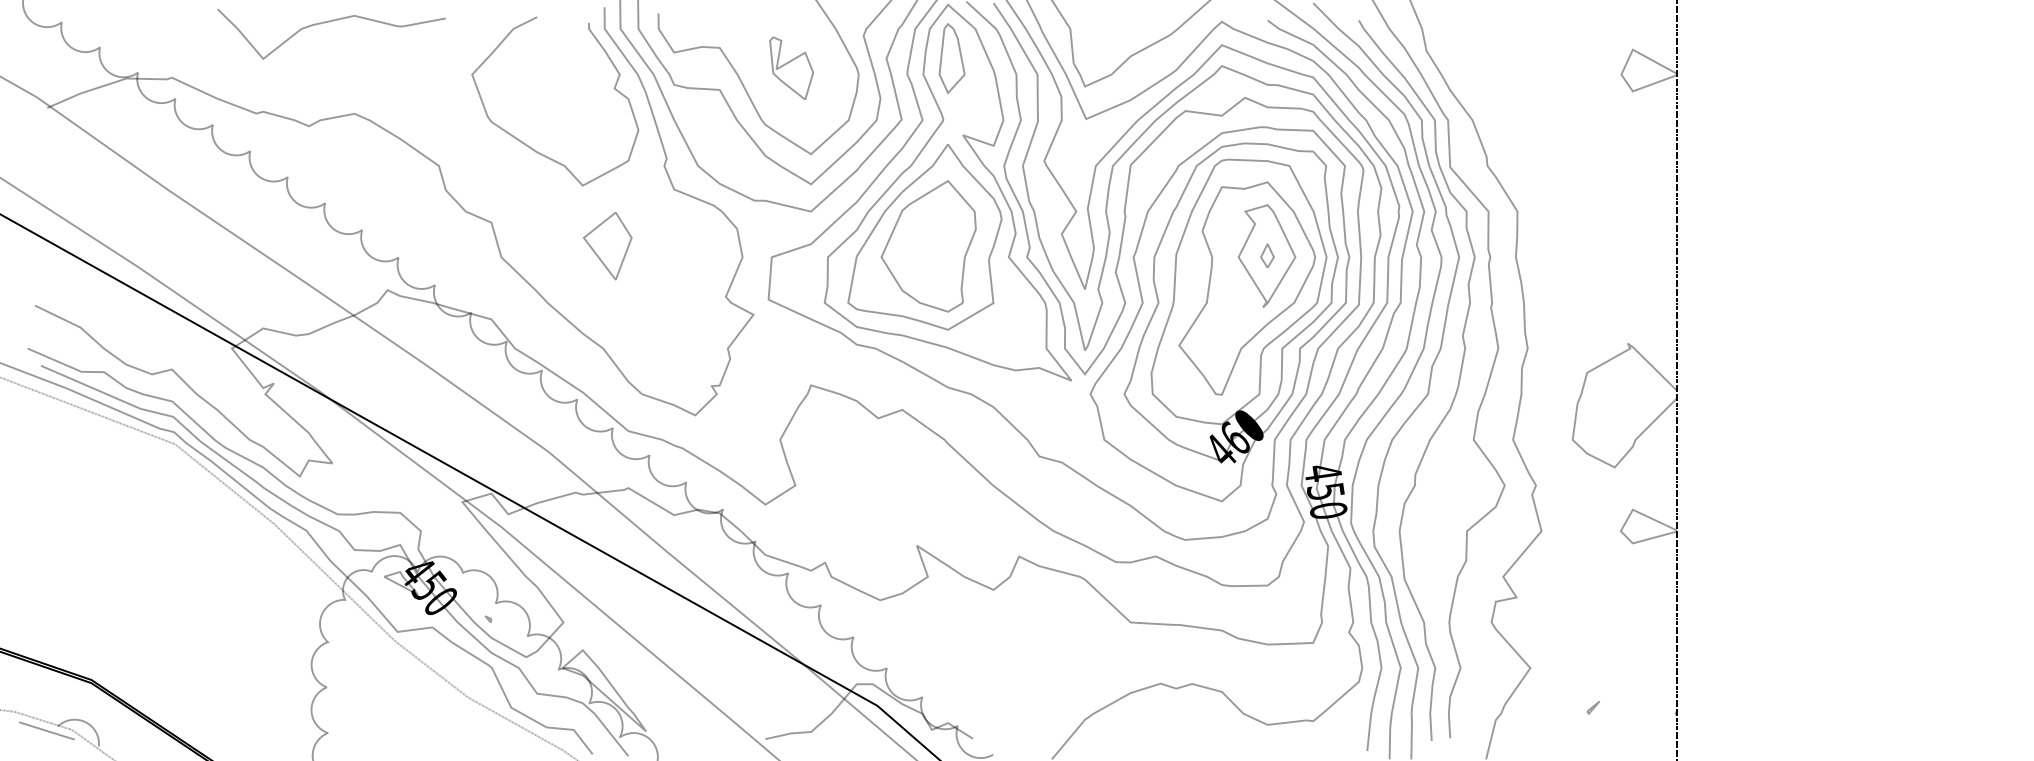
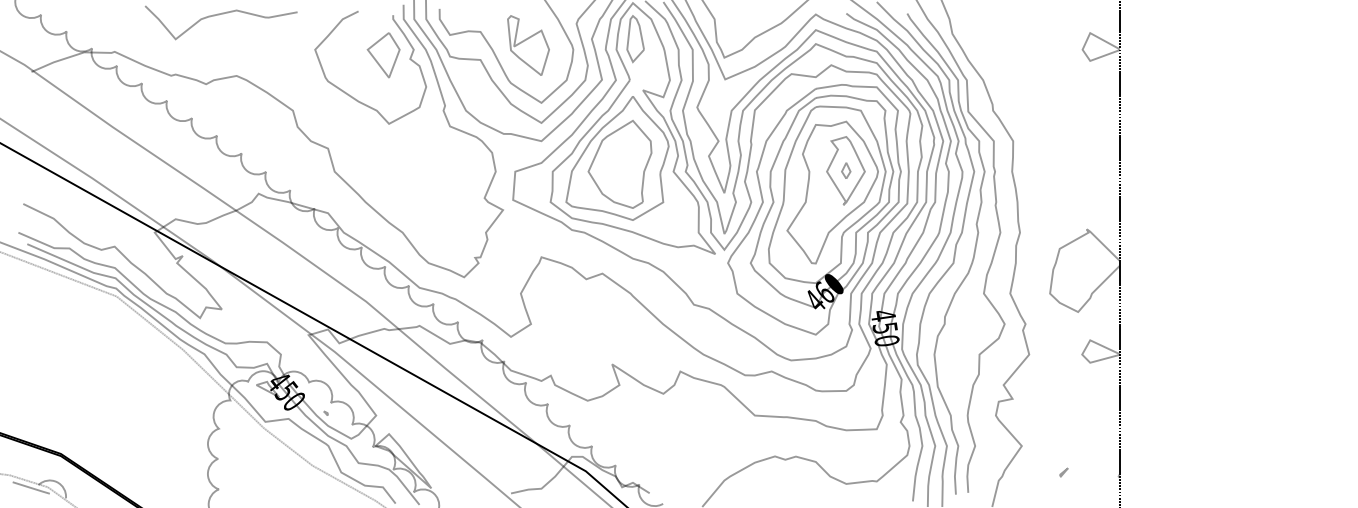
part: (791, 68) -> (528, 45), size x1.43
part: (607, 246) -> (383, 55), moved

